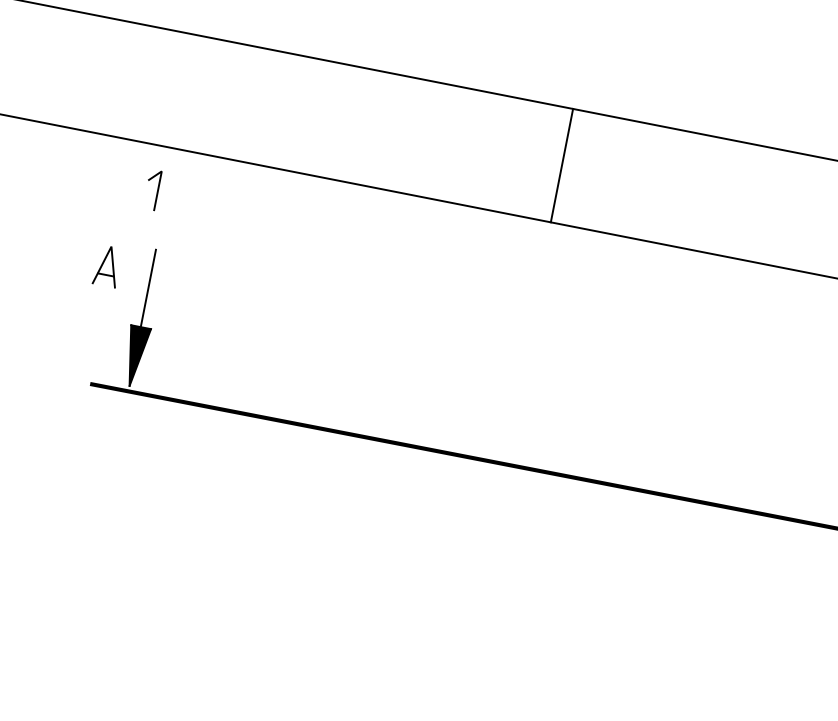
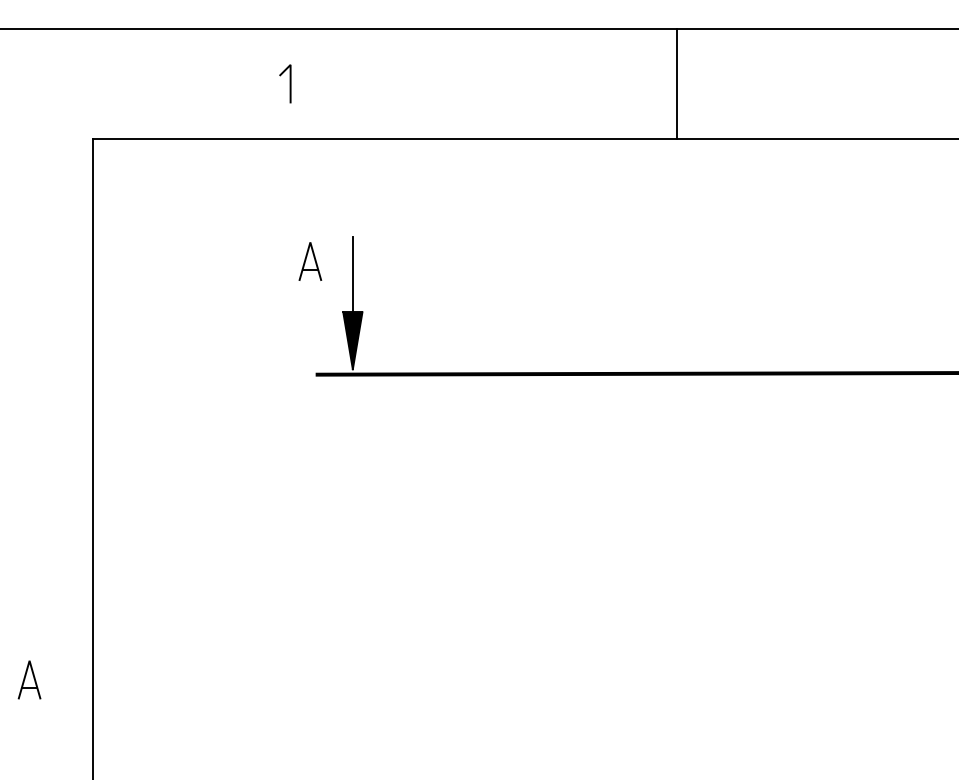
line: (561, 166) -> (676, 84), moved
line: (156, 190) -> (289, 83), moved

